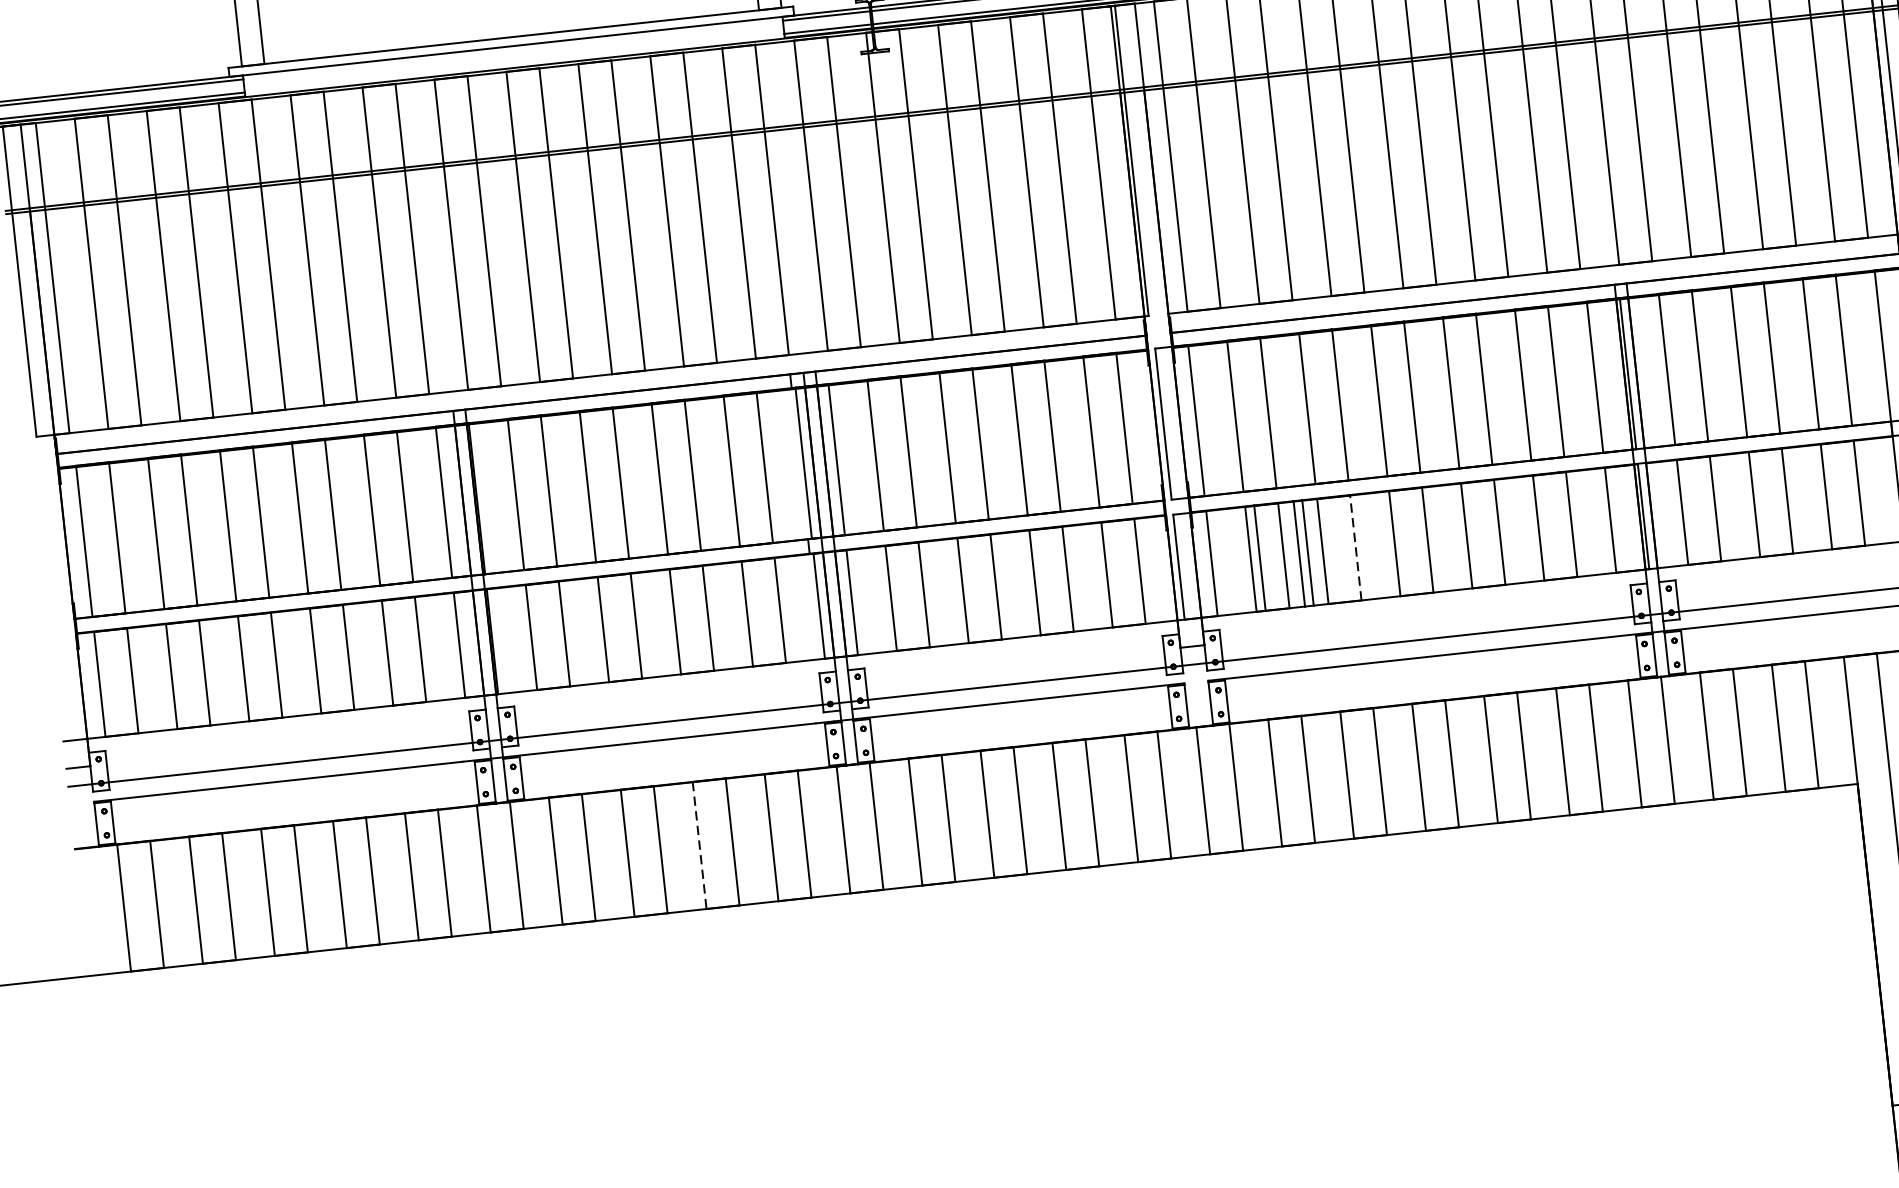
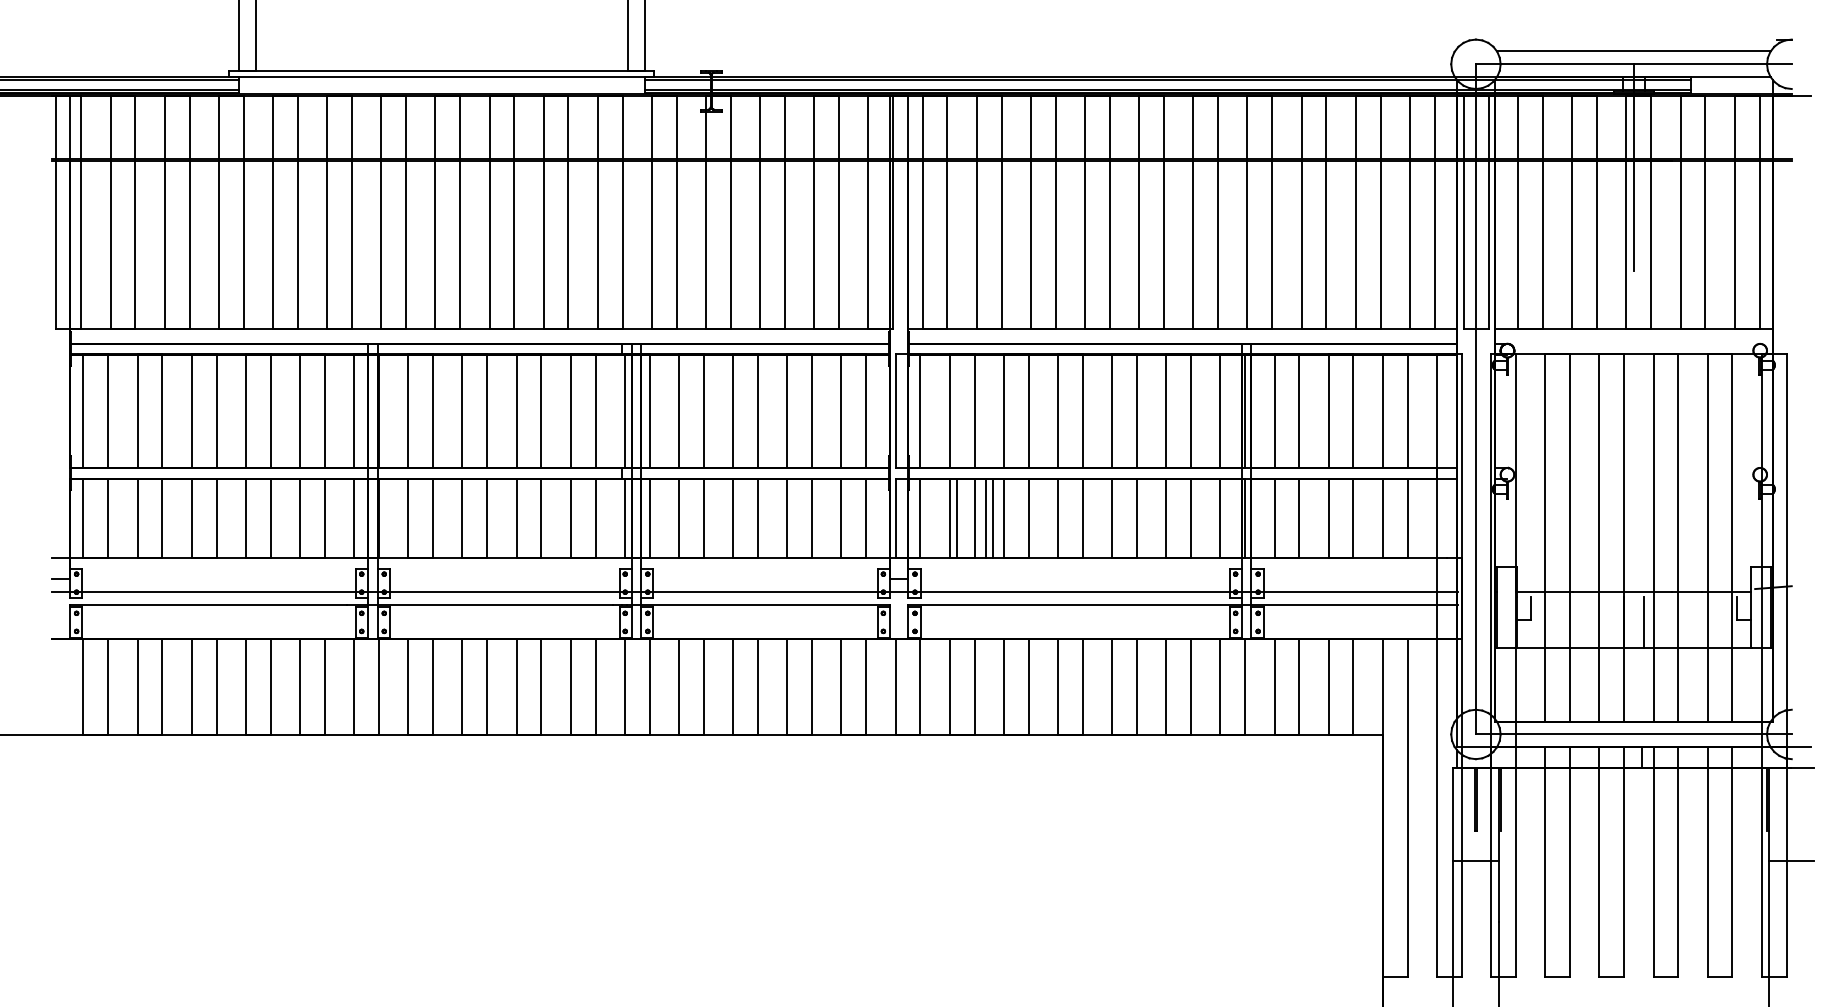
line: (1355, 547) -> (1028, 518), dashed -> solid
line: (699, 844) -> (516, 686), dashed -> solid

